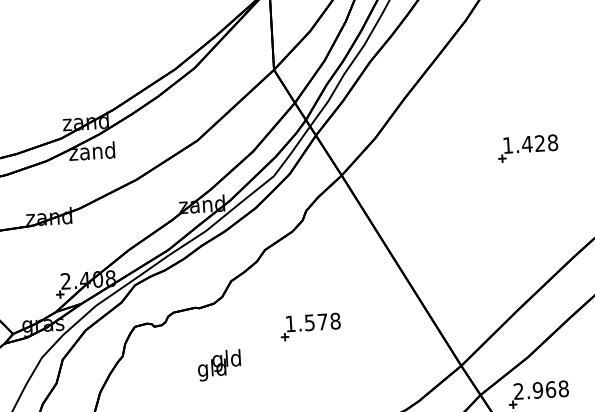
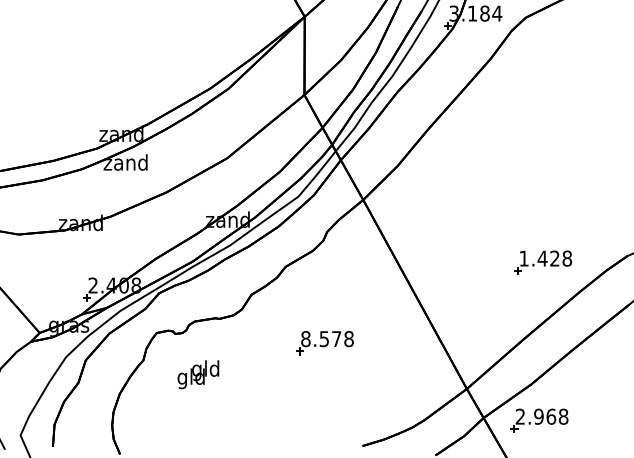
part: (528, 148) -> (543, 262), moved
text: (290, 324) -> (305, 339), 1.578 -> 8.578
text: (219, 365) -> (198, 374), moved

